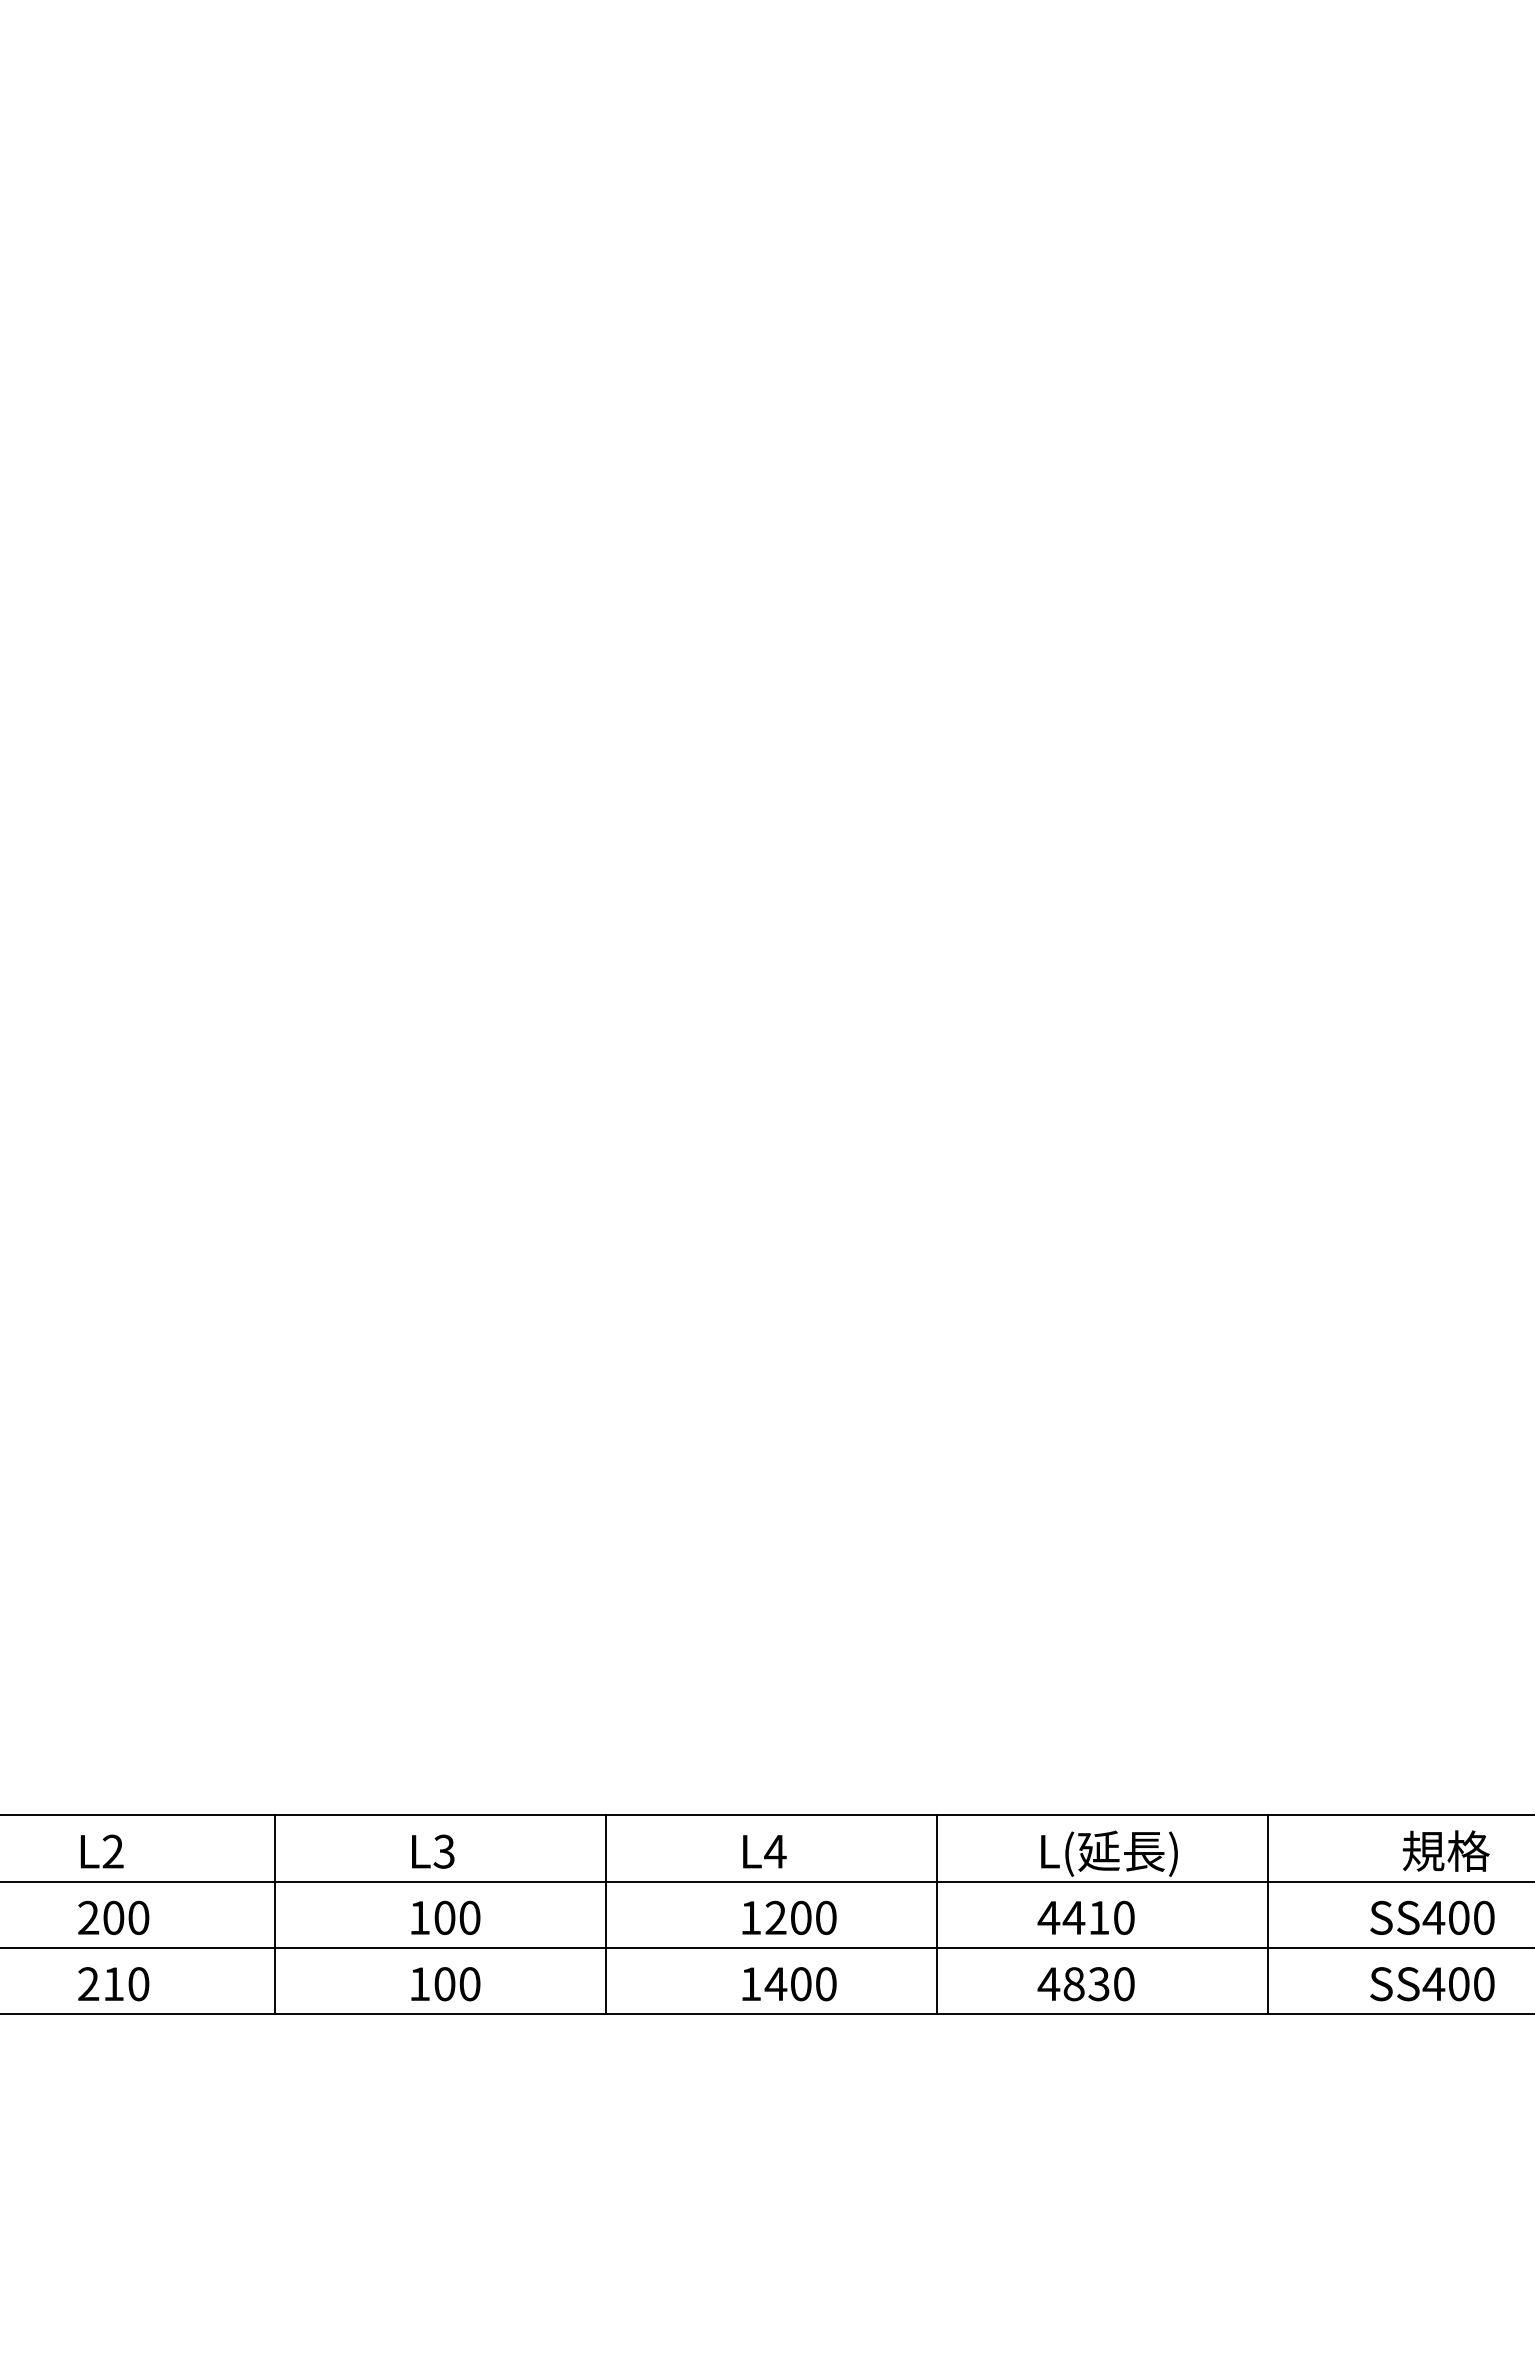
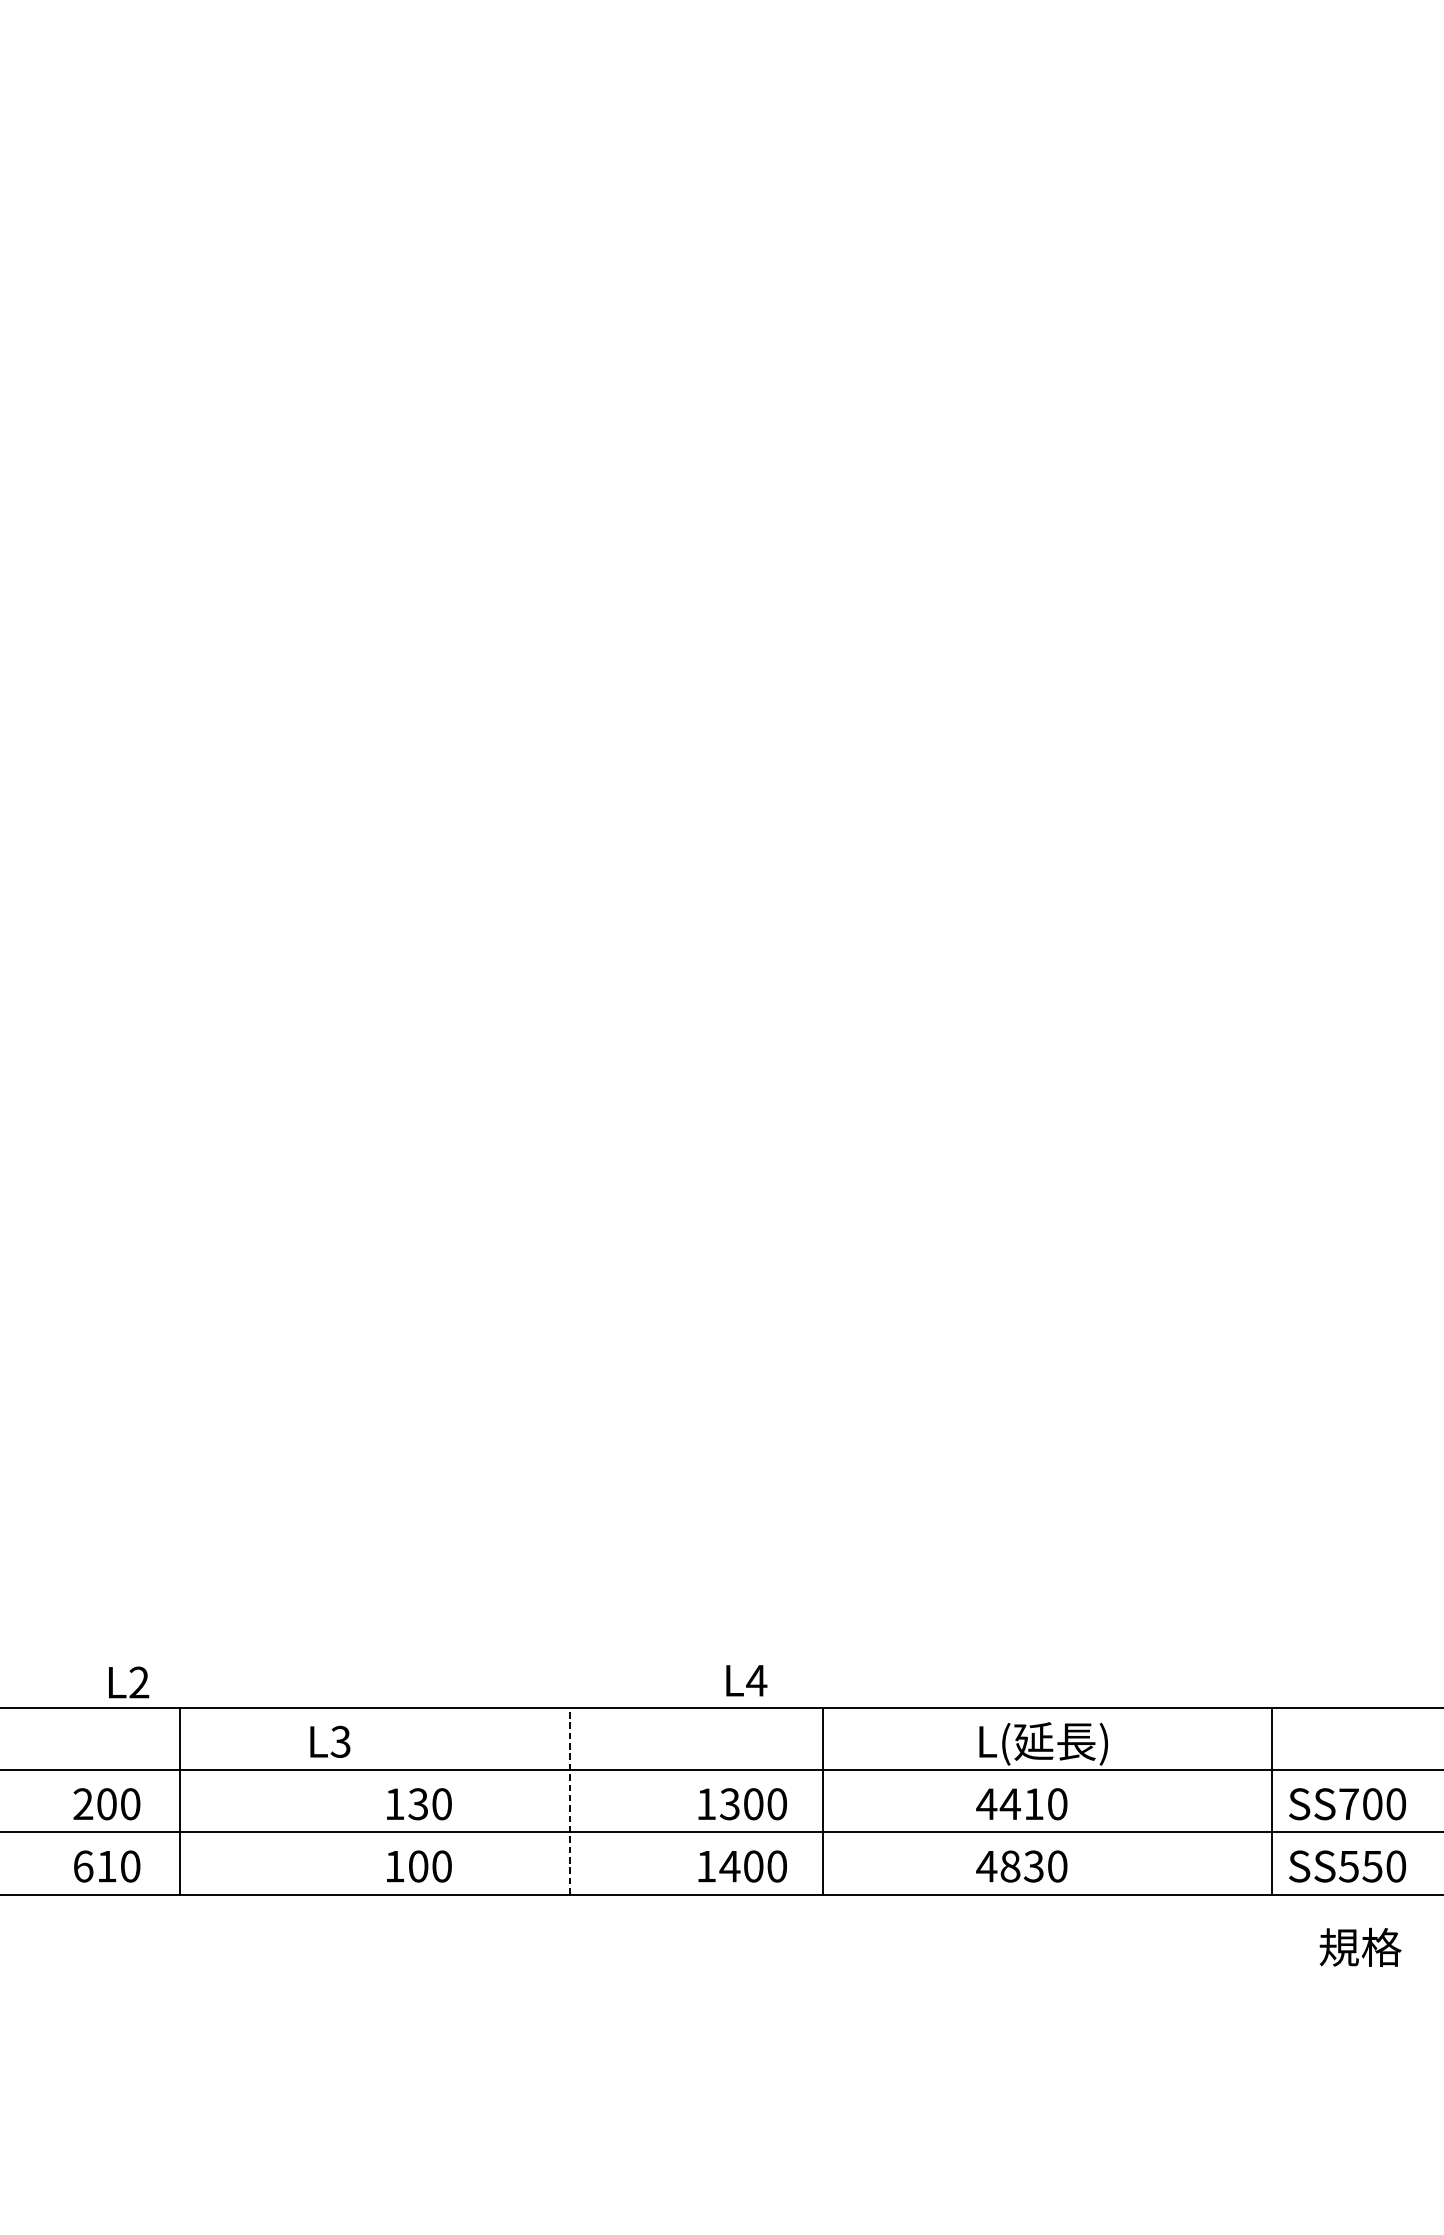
text: (1446, 1850) -> (1360, 1946), moved
text: (101, 1851) -> (128, 1682), moved
text: (433, 1851) -> (330, 1741), moved
text: (764, 1851) -> (746, 1680), moved
line: (274, 1914) -> (179, 1800), moved
line: (606, 1914) -> (570, 1800), solid -> dashed
line: (937, 1914) -> (823, 1800), moved
line: (1268, 1914) -> (1272, 1800), moved
text: (444, 1917) -> (418, 1803), 100 -> 130
text: (1433, 1917) -> (1348, 1803), SS400 -> SS700
text: (775, 1918) -> (729, 1804), 1200 -> 1300
text: (88, 1984) -> (83, 1866), 210 -> 610
text: (1445, 1984) -> (1359, 1866), SS400 -> SS550

